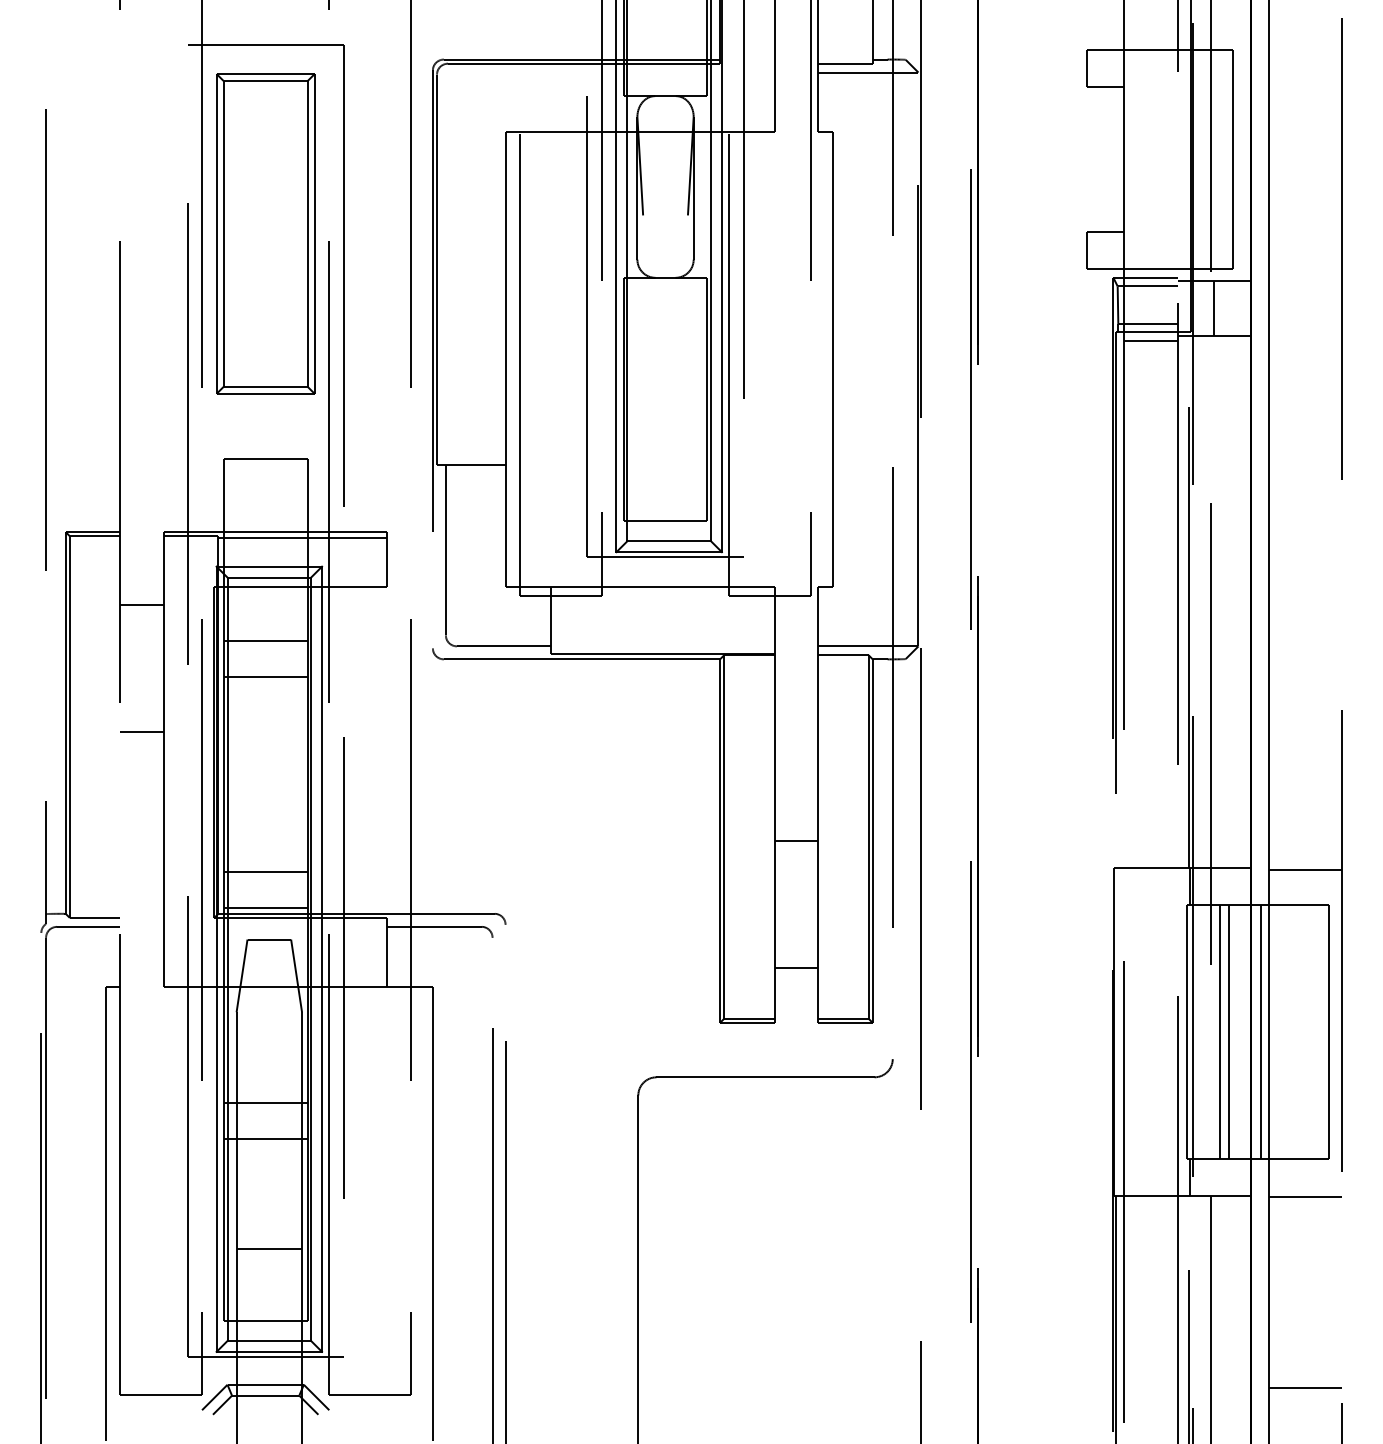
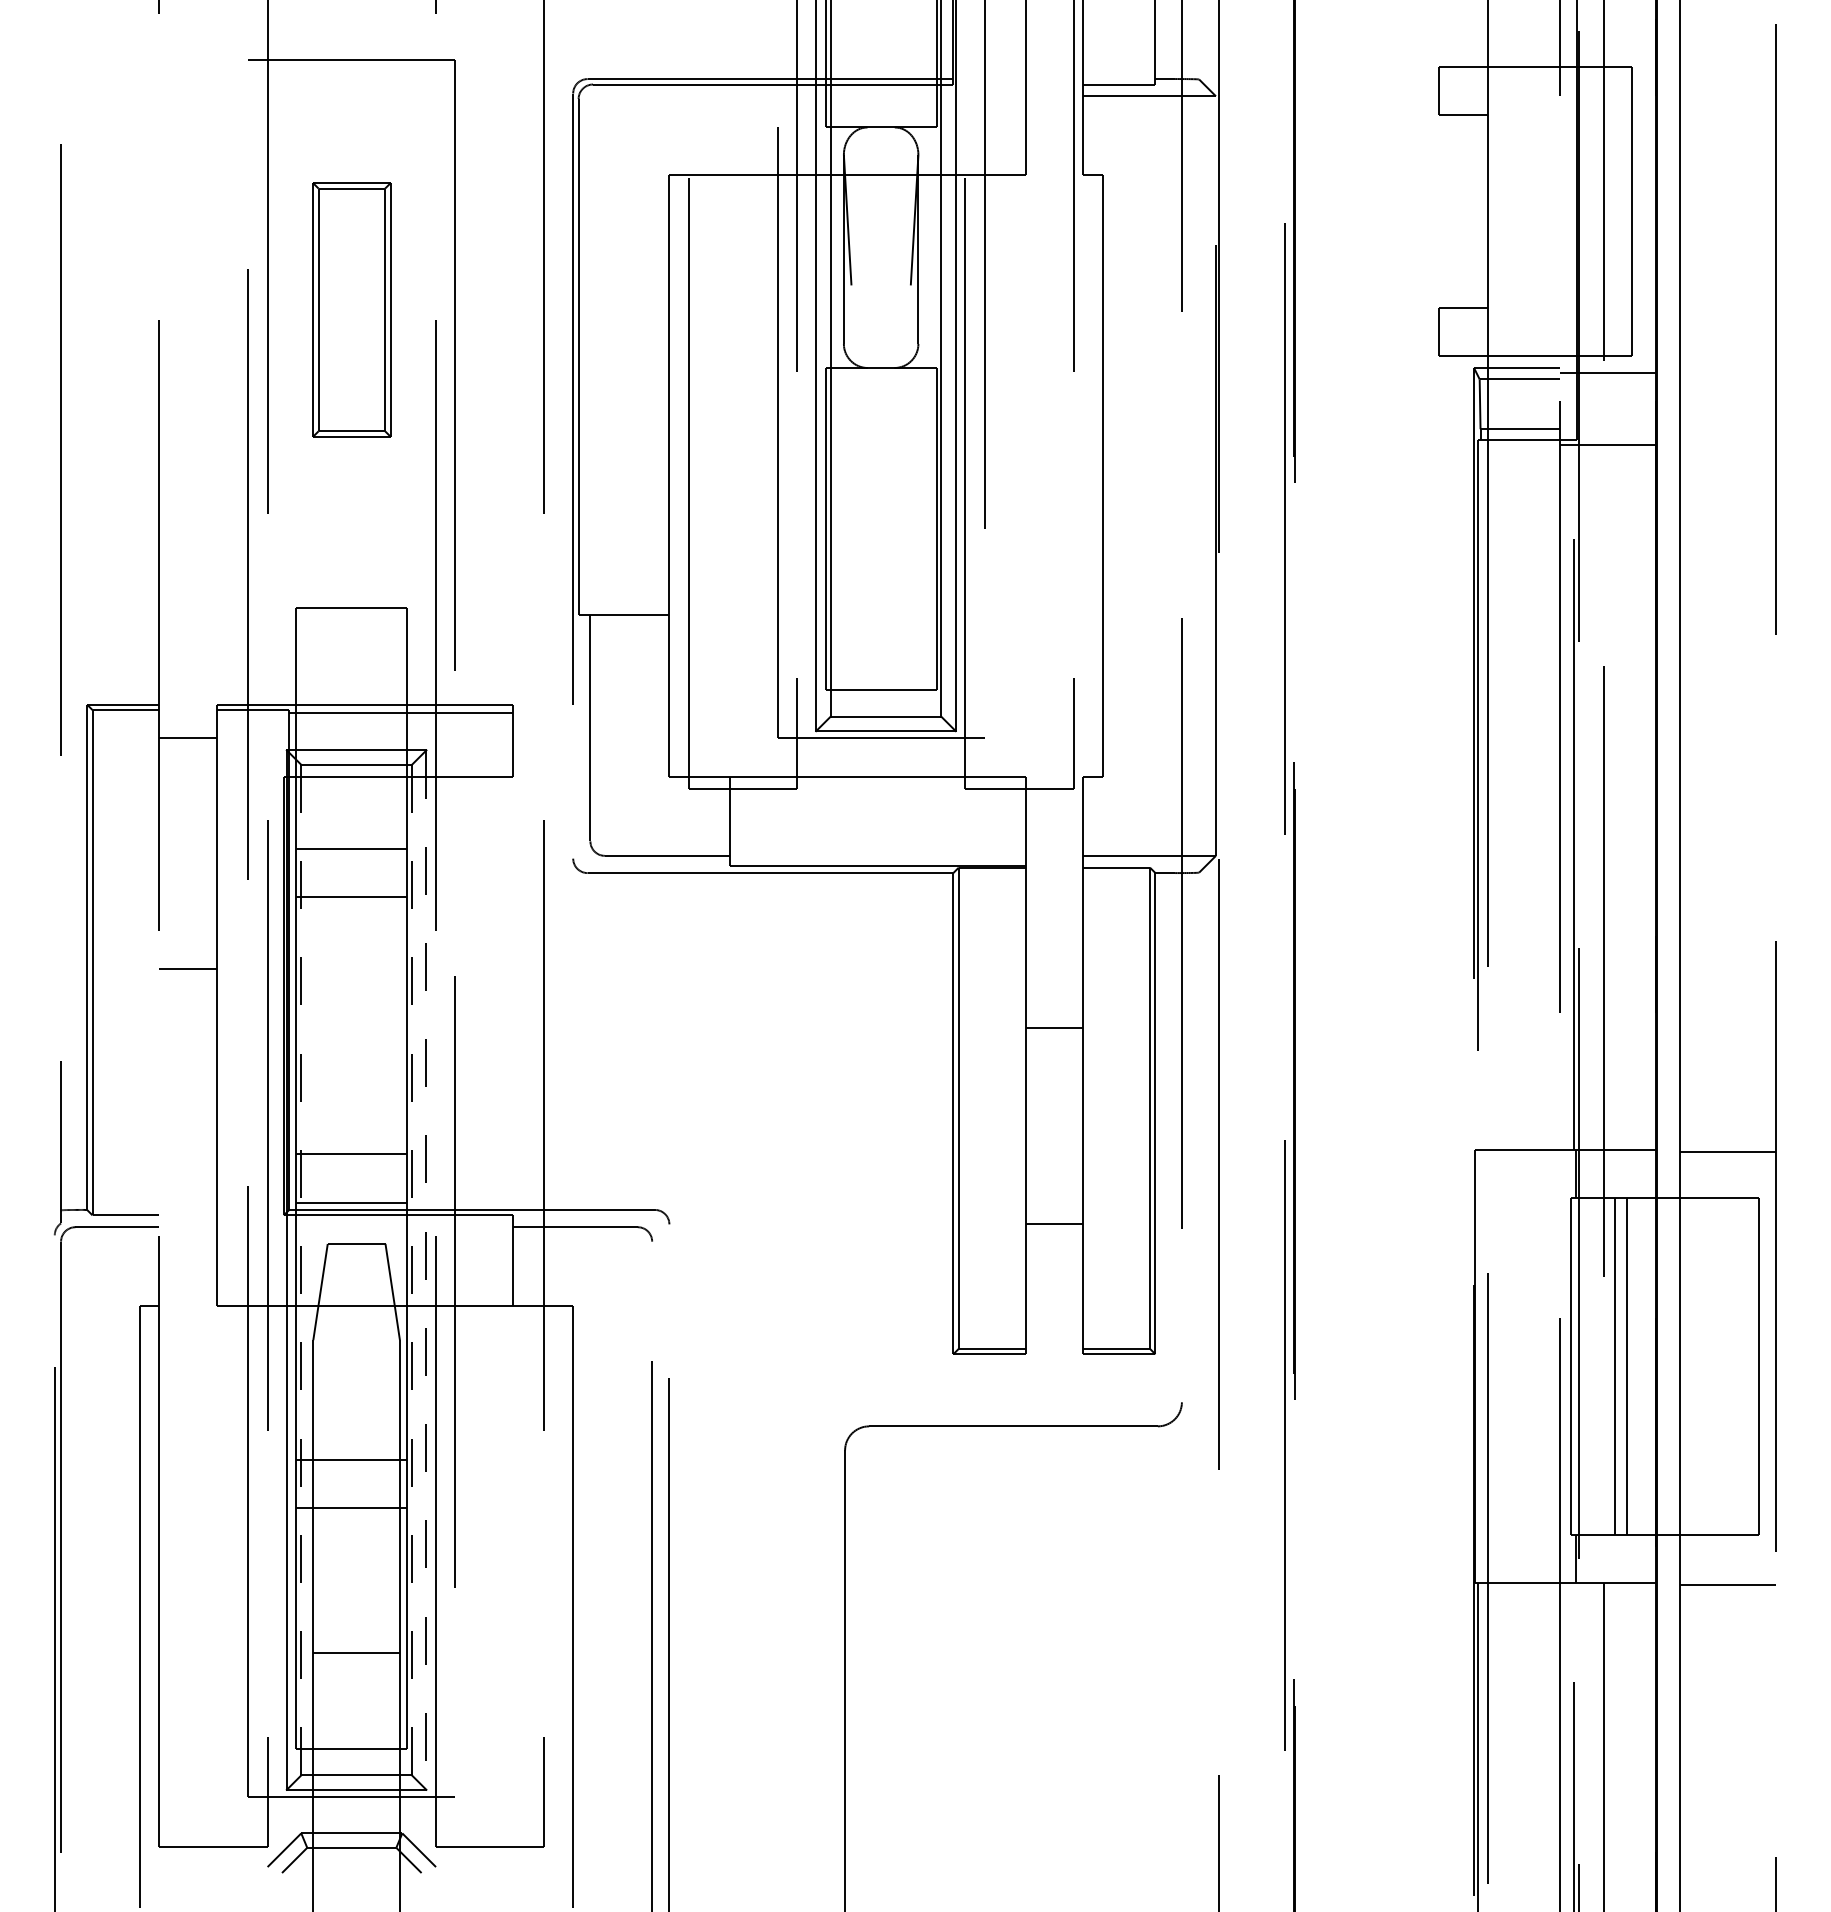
part: (265, 233) -> (351, 309), size x0.6
line: (1214, 308) -> (1607, 408), removed
line: (1150, 341) -> (1523, 452), removed
line: (142, 604) -> (188, 737), moved
line: (796, 840) -> (1054, 1027), moved
line: (310, 958) -> (411, 1269), solid -> dashed
line: (227, 959) -> (301, 1270), solid -> dashed
line: (322, 959) -> (426, 1270), solid -> dashed
line: (796, 968) -> (1054, 1224), moved
line: (1261, 1031) -> (1669, 1365), removed
line: (1305, 1388) -> (1728, 1838), removed

